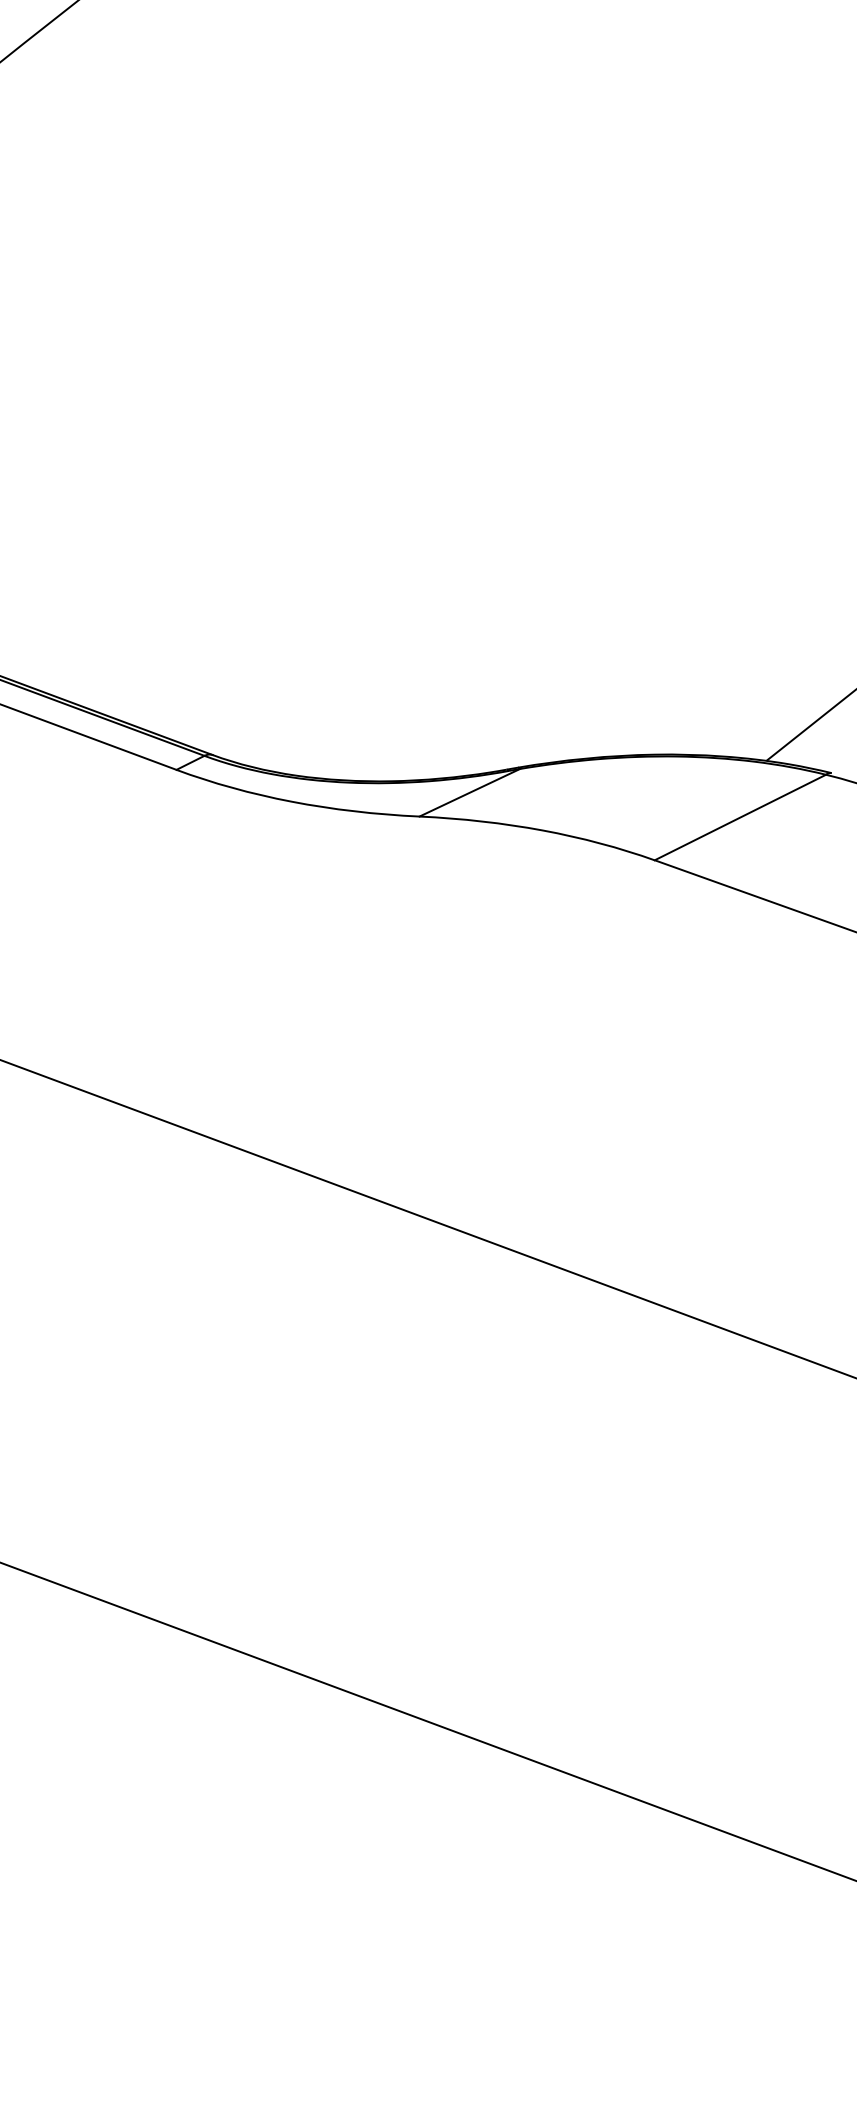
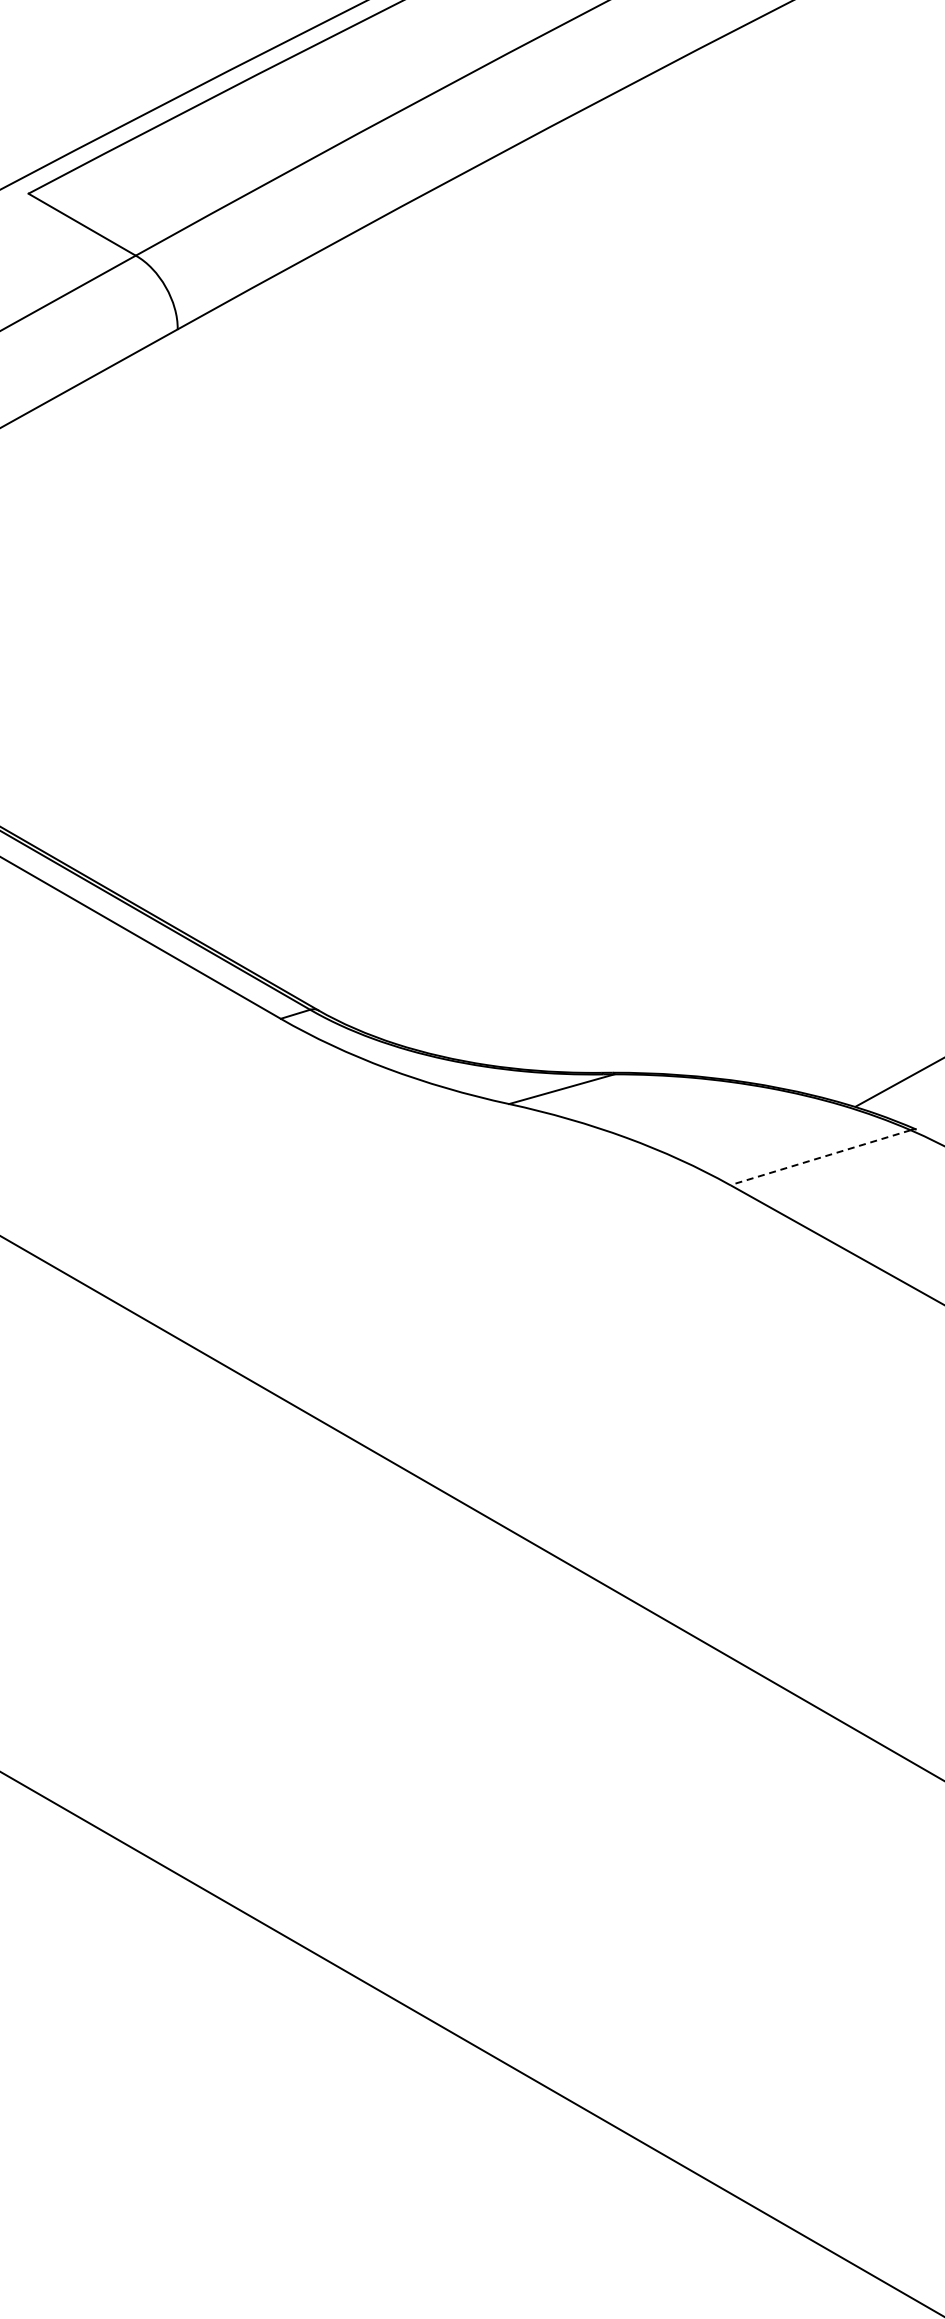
line: (740, 817) -> (820, 1157), solid -> dashed

